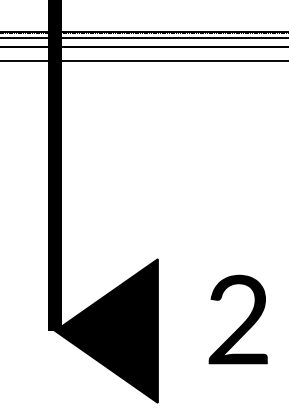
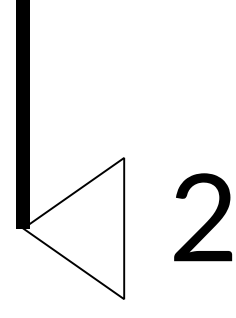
fill: (106, 330) -> (73, 228), removed

